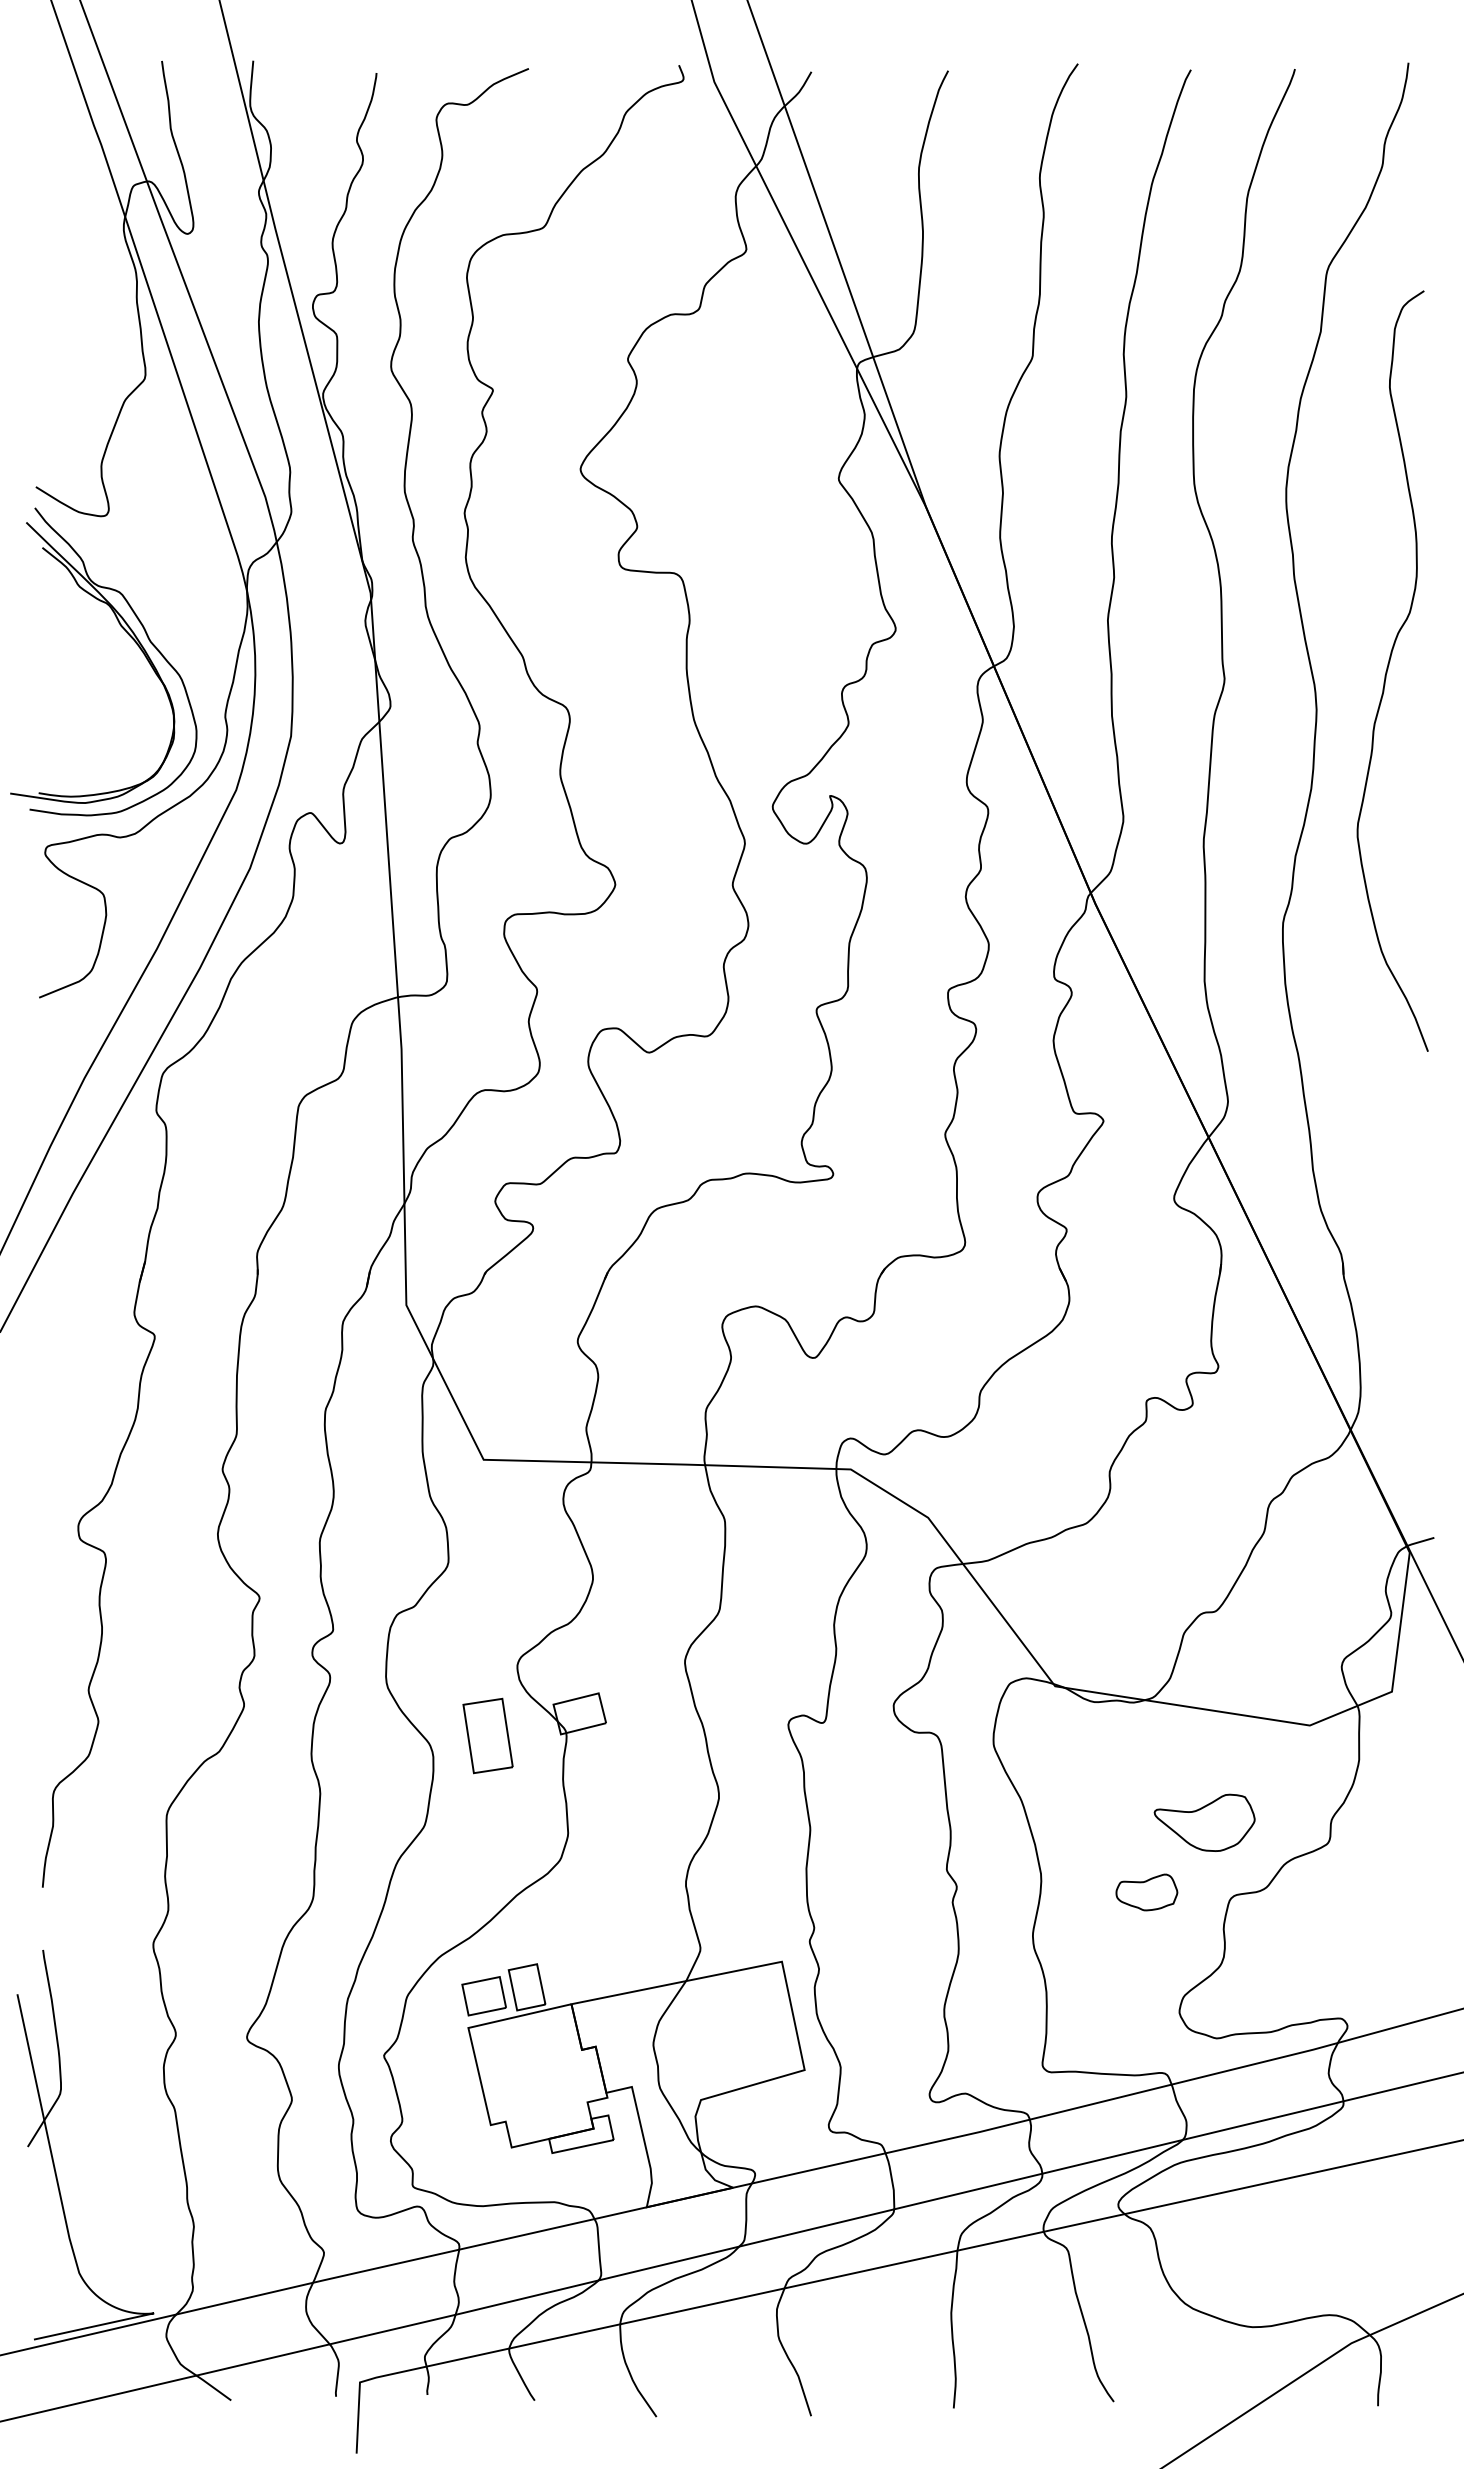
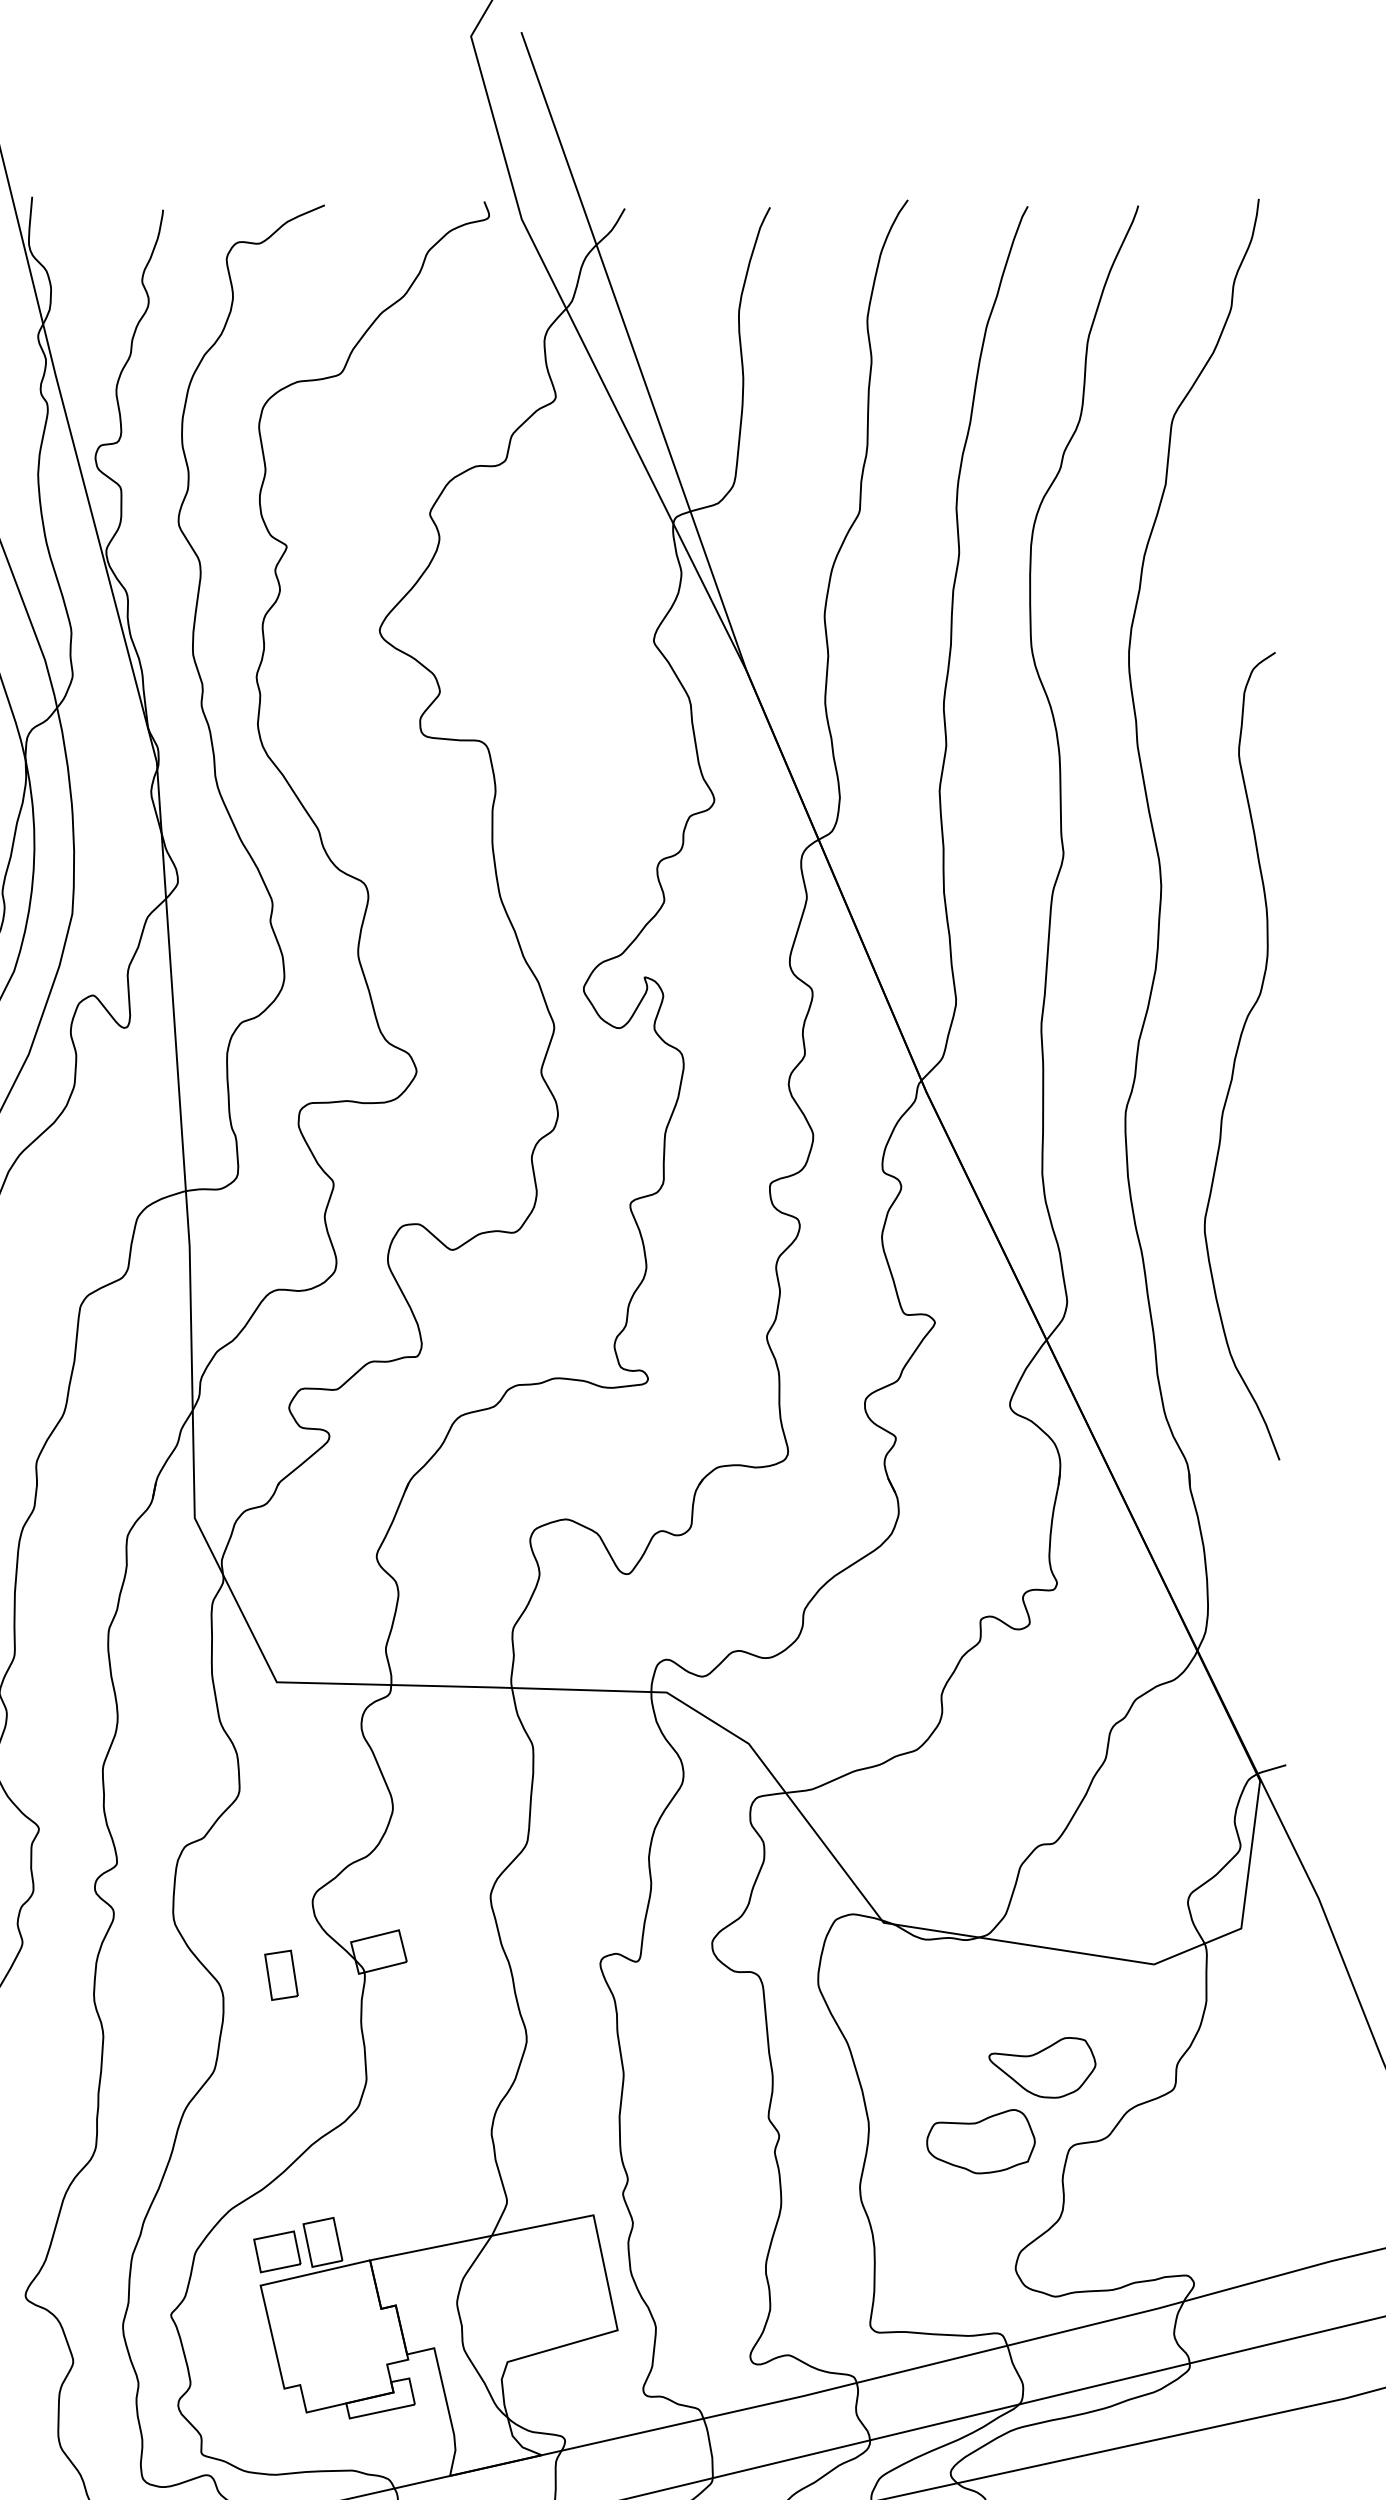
curve: (1388, 669) -> (1237, 1054), moved
part: (487, 1735) -> (280, 1975), size x0.62
part: (1146, 1892) -> (980, 2141), size x1.67

